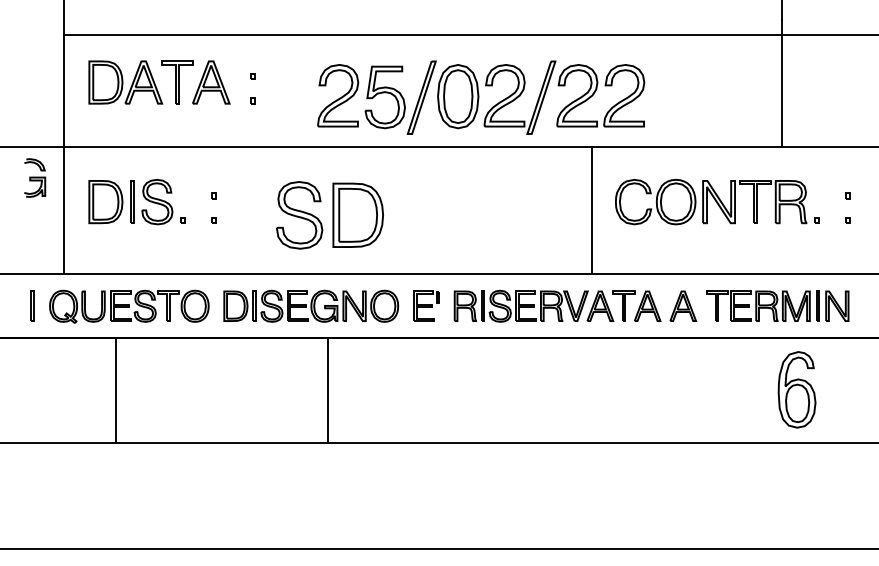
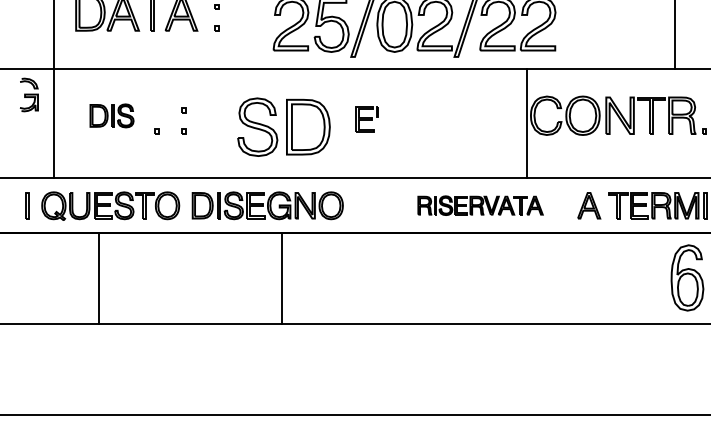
part: (130, 202) -> (111, 116), size x0.6
line: (591, 210) -> (526, 123), moved
part: (426, 305) -> (367, 118), moved
part: (557, 305) -> (480, 205), size x0.7

